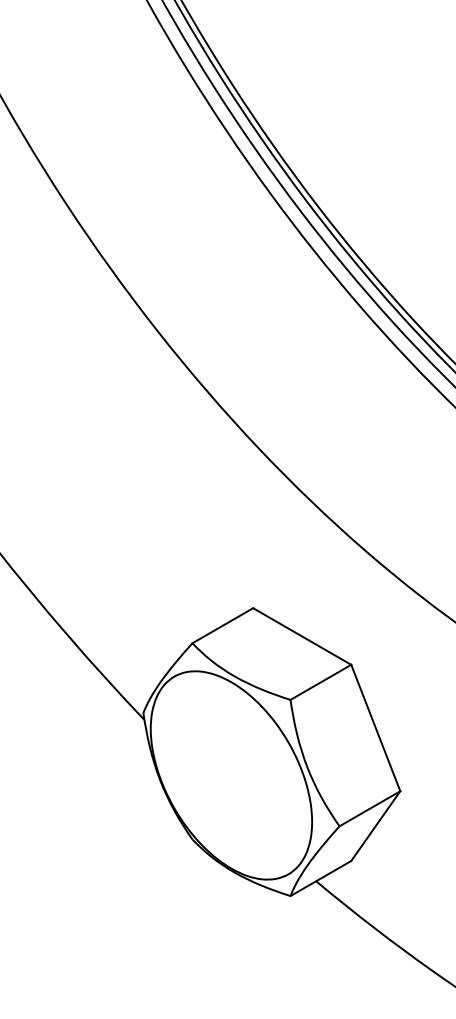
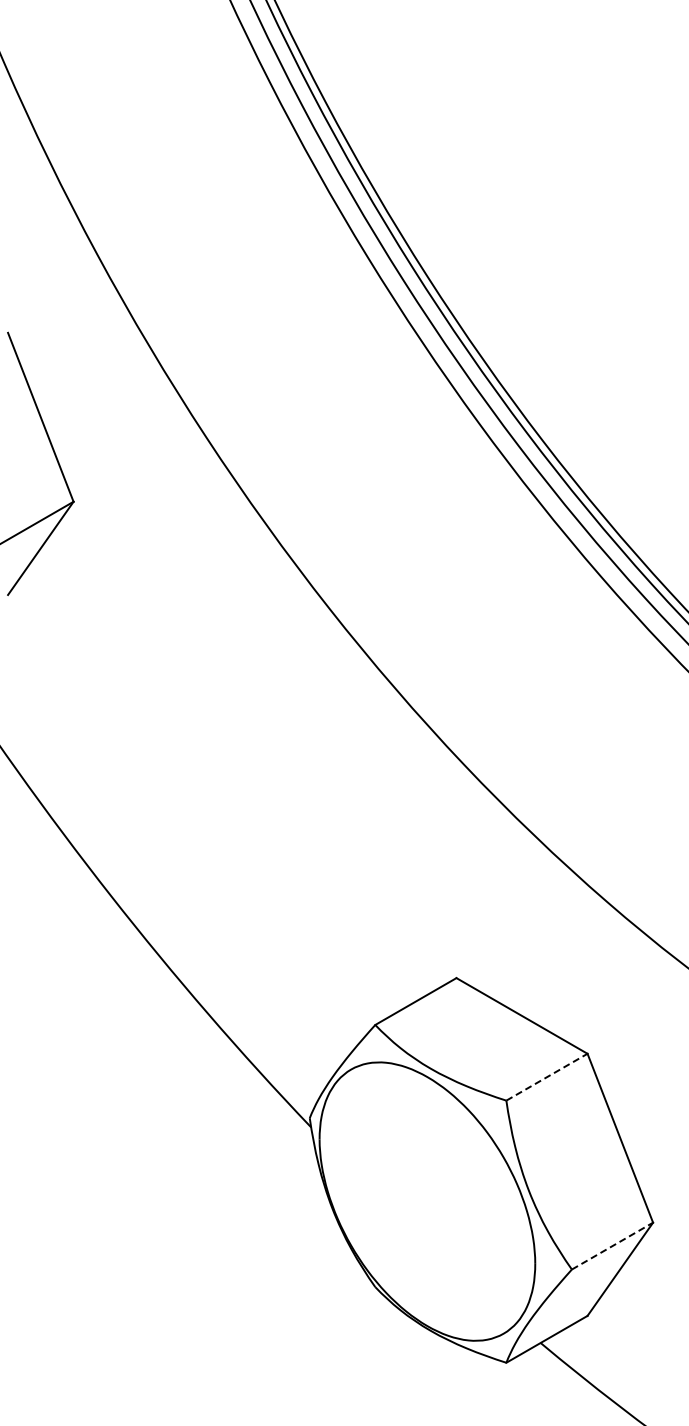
line: (320, 682) -> (546, 1077), solid -> dashed
line: (369, 809) -> (612, 1246), solid -> dashed

